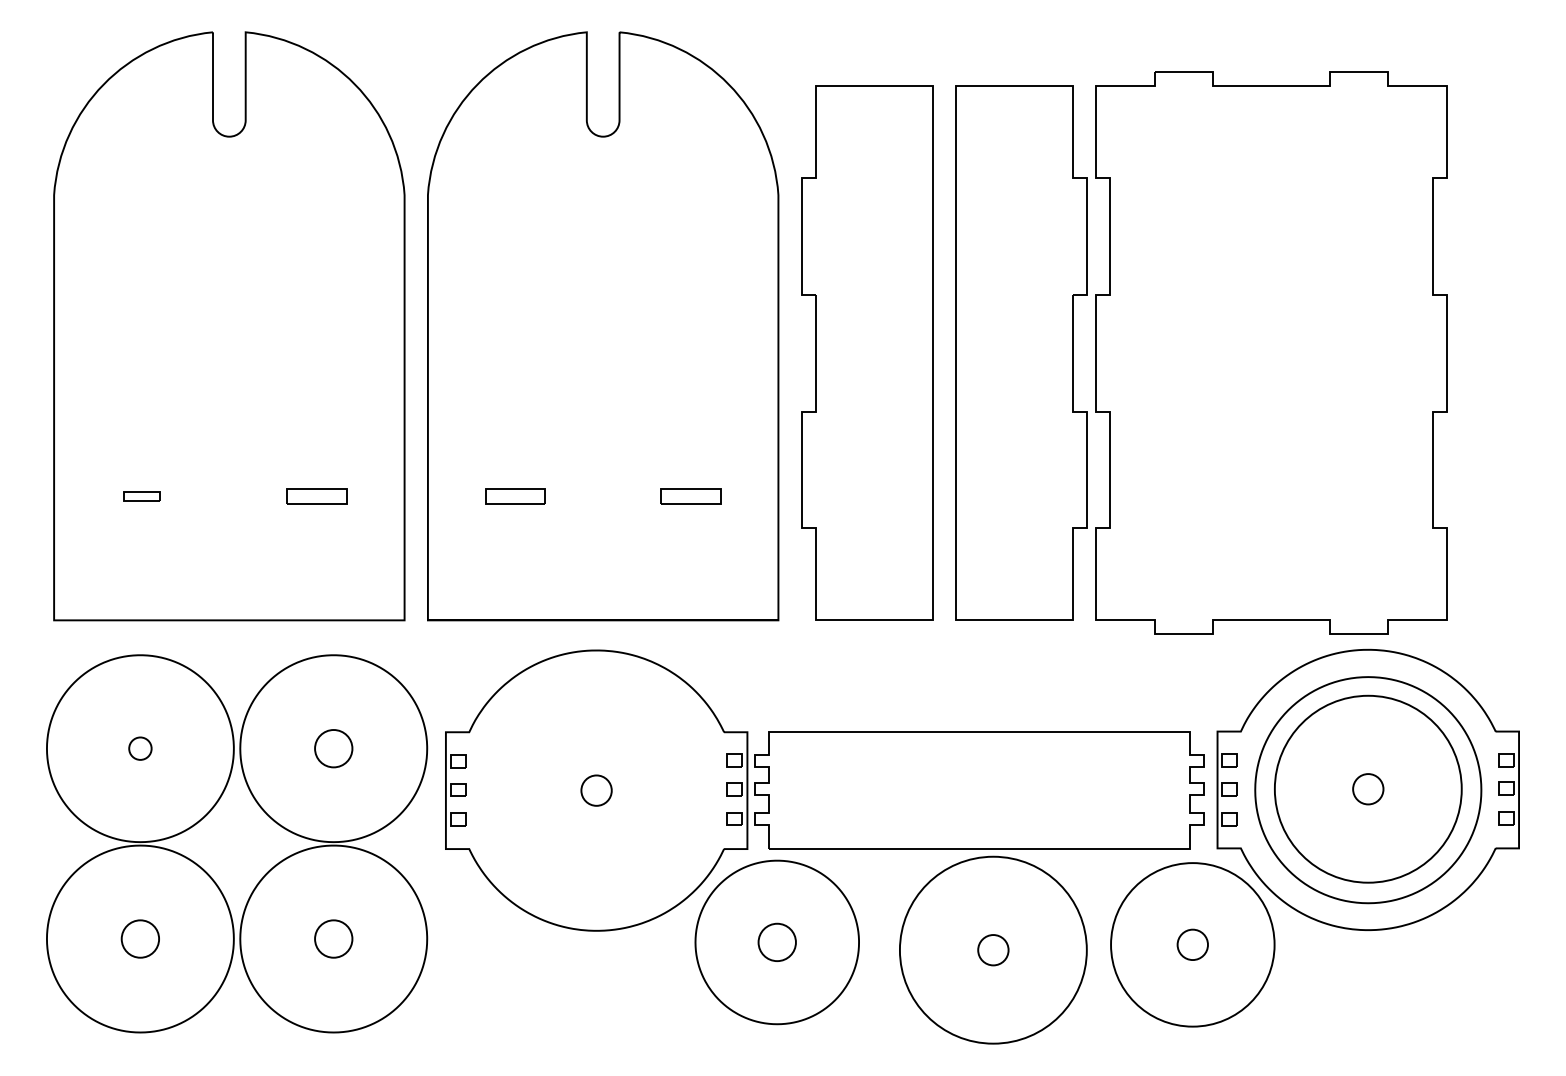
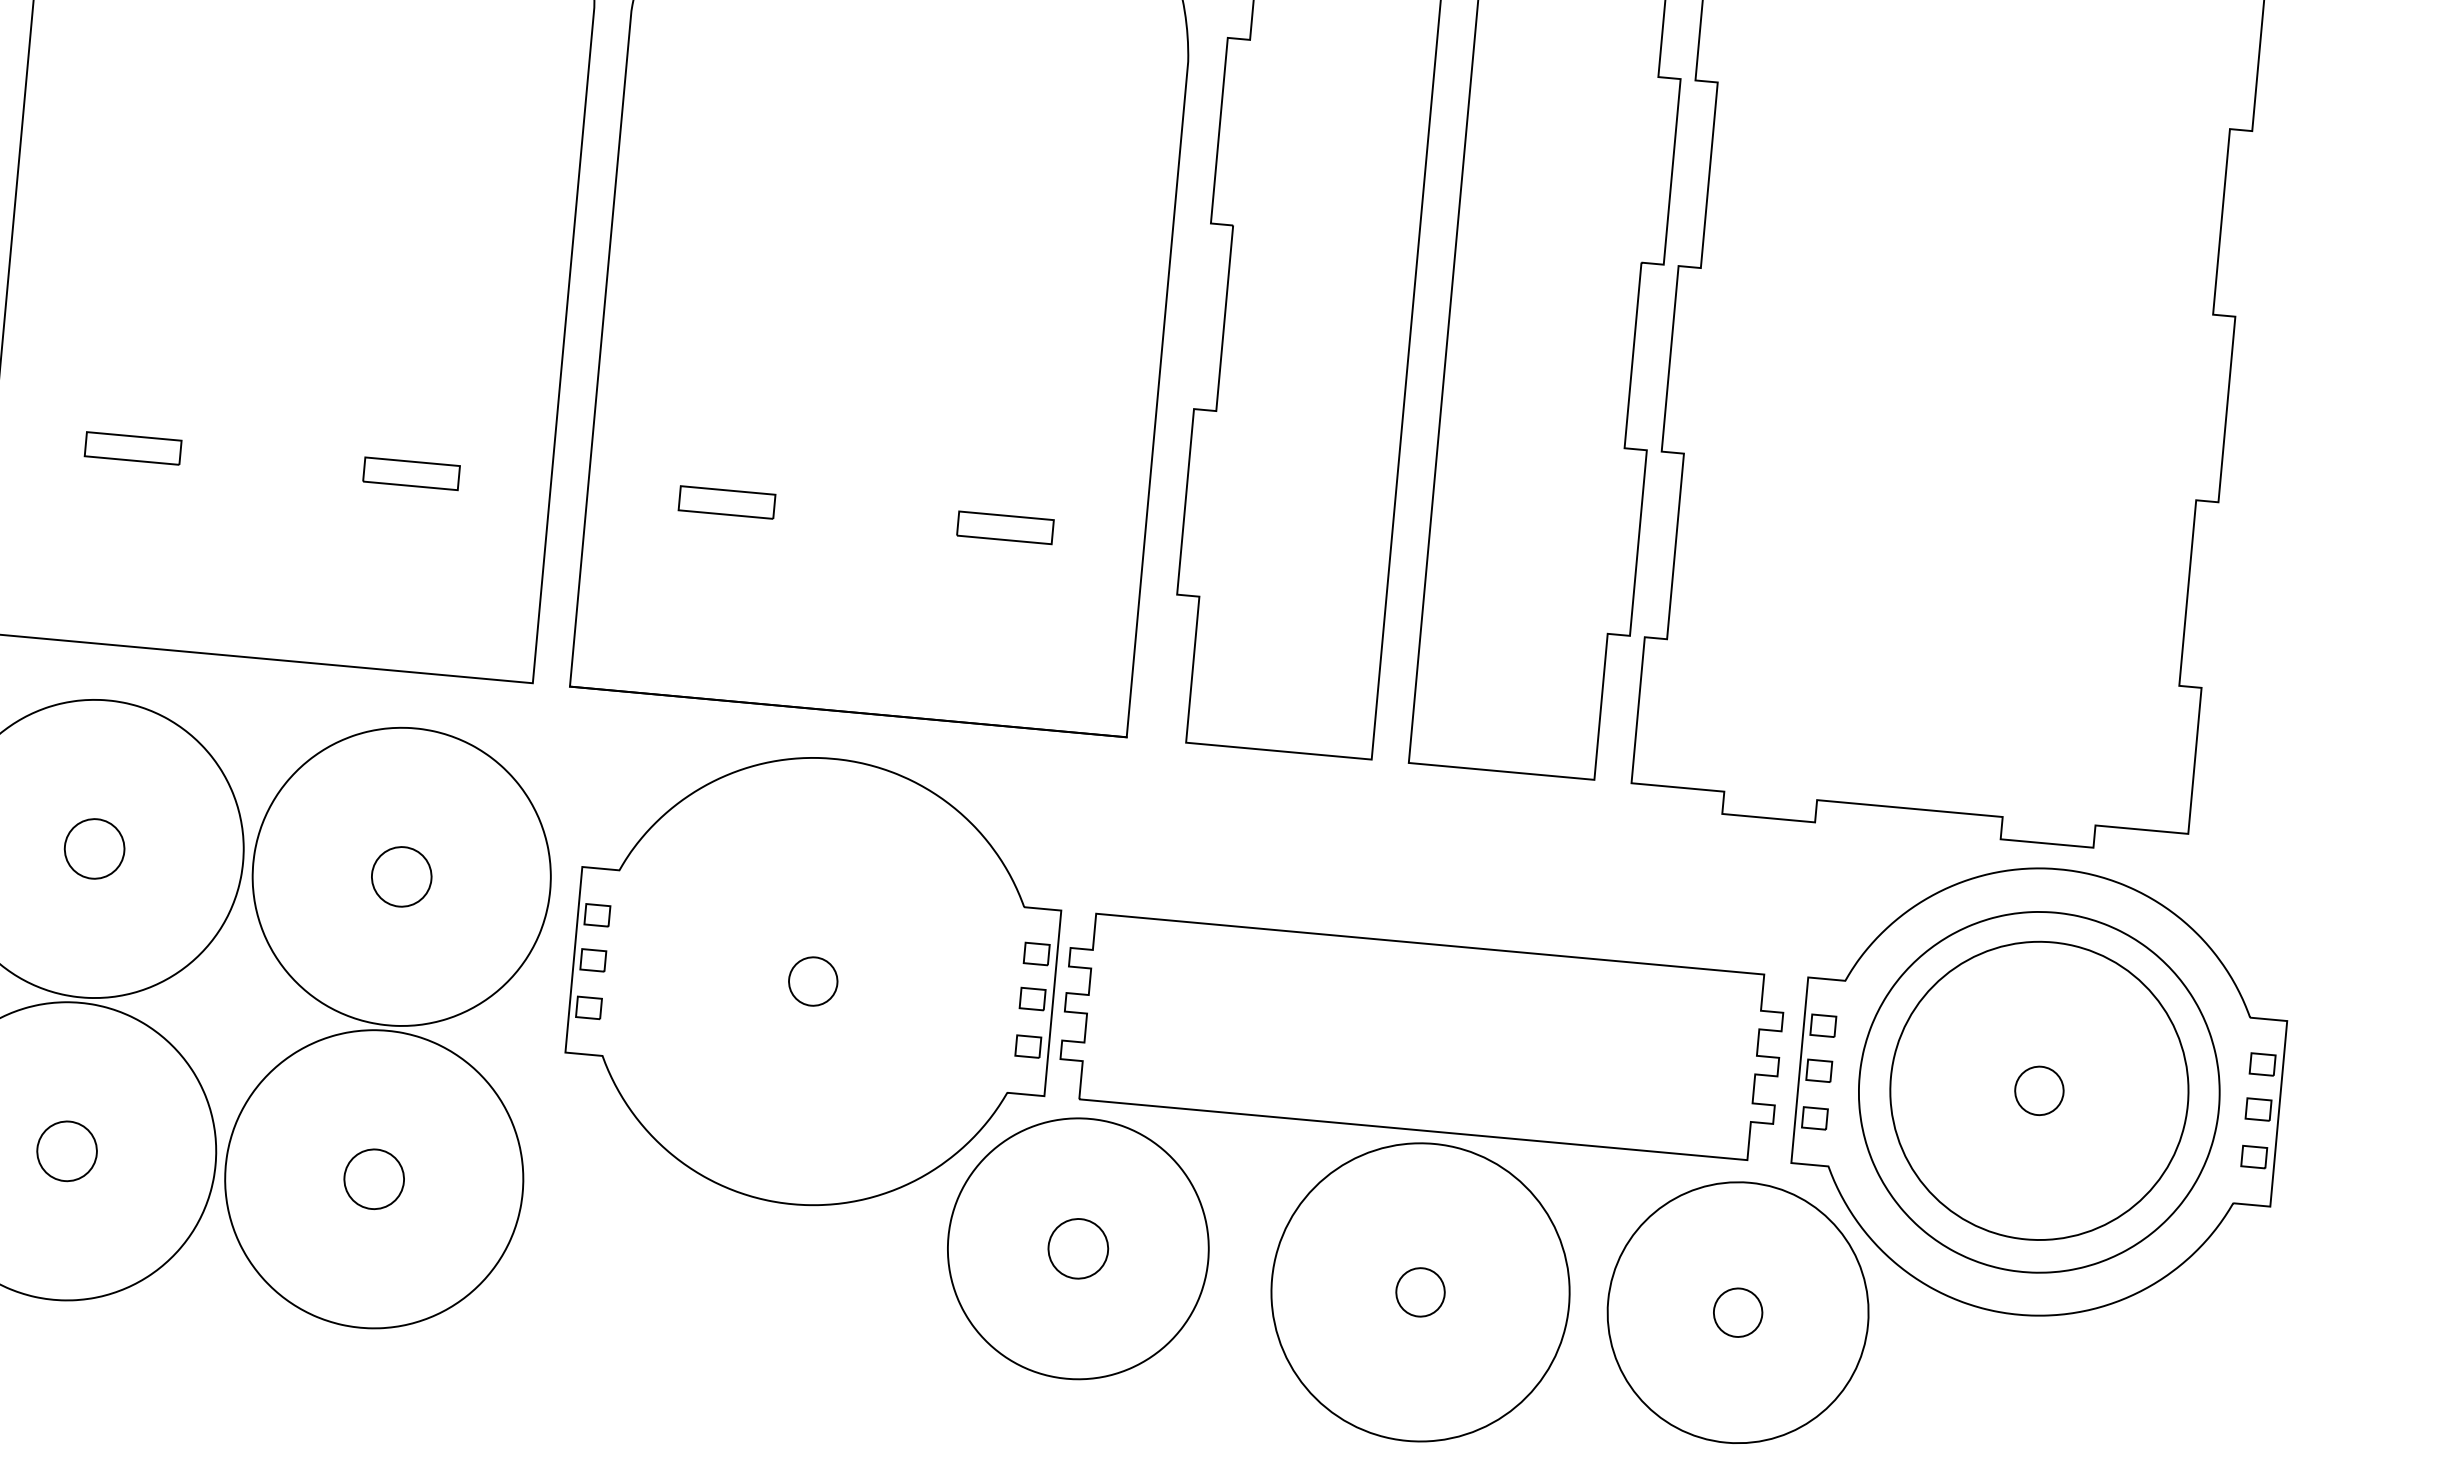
part: (141, 496) -> (132, 448), size x1.67
circle: (140, 748) -> (94, 848), size x1.67

